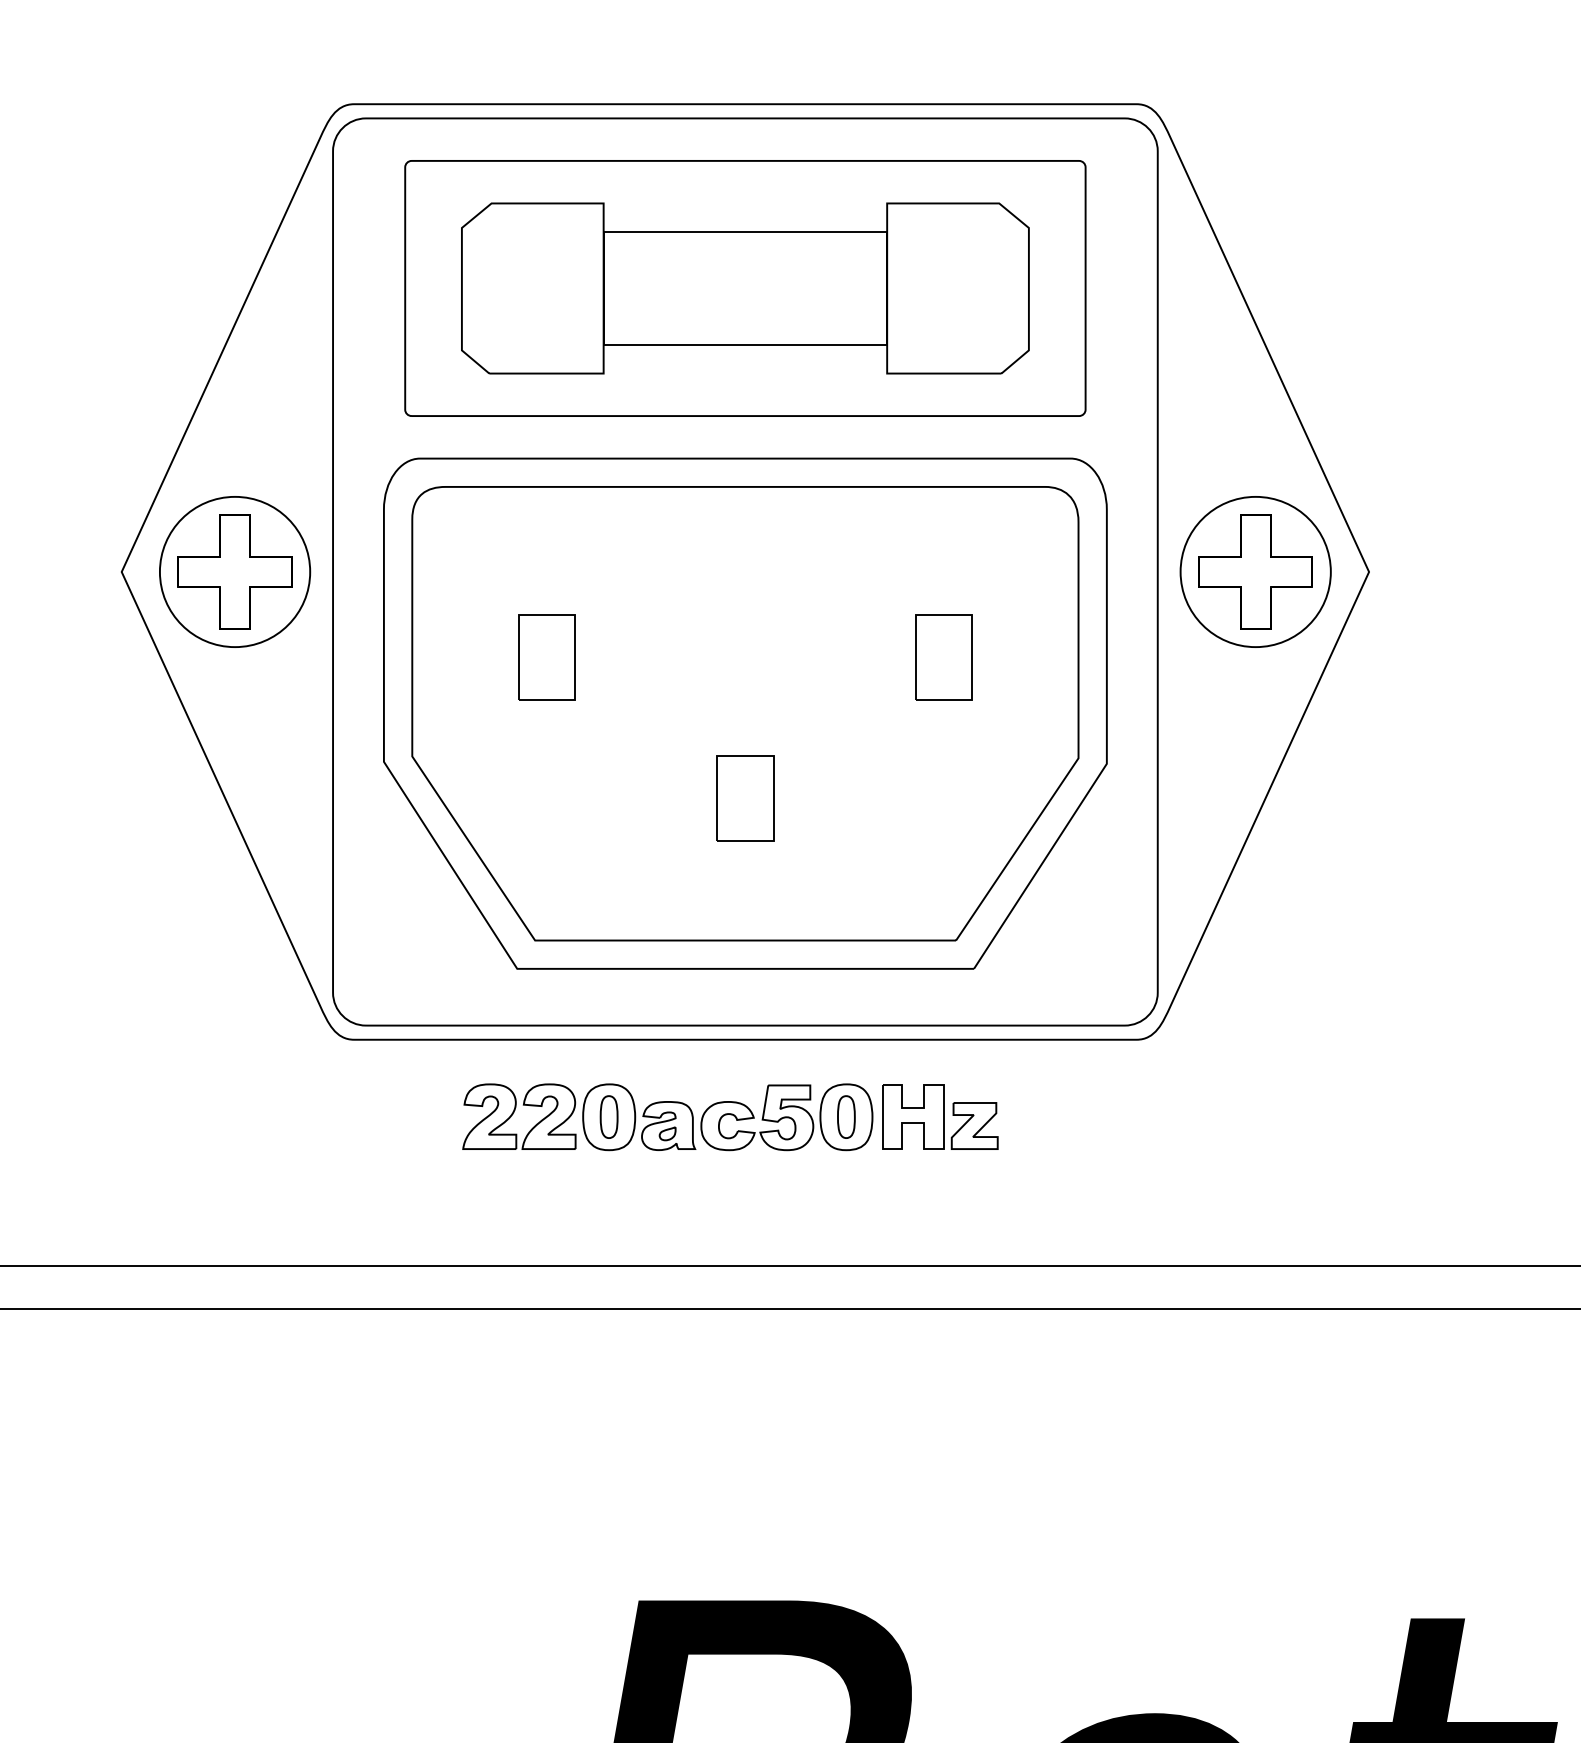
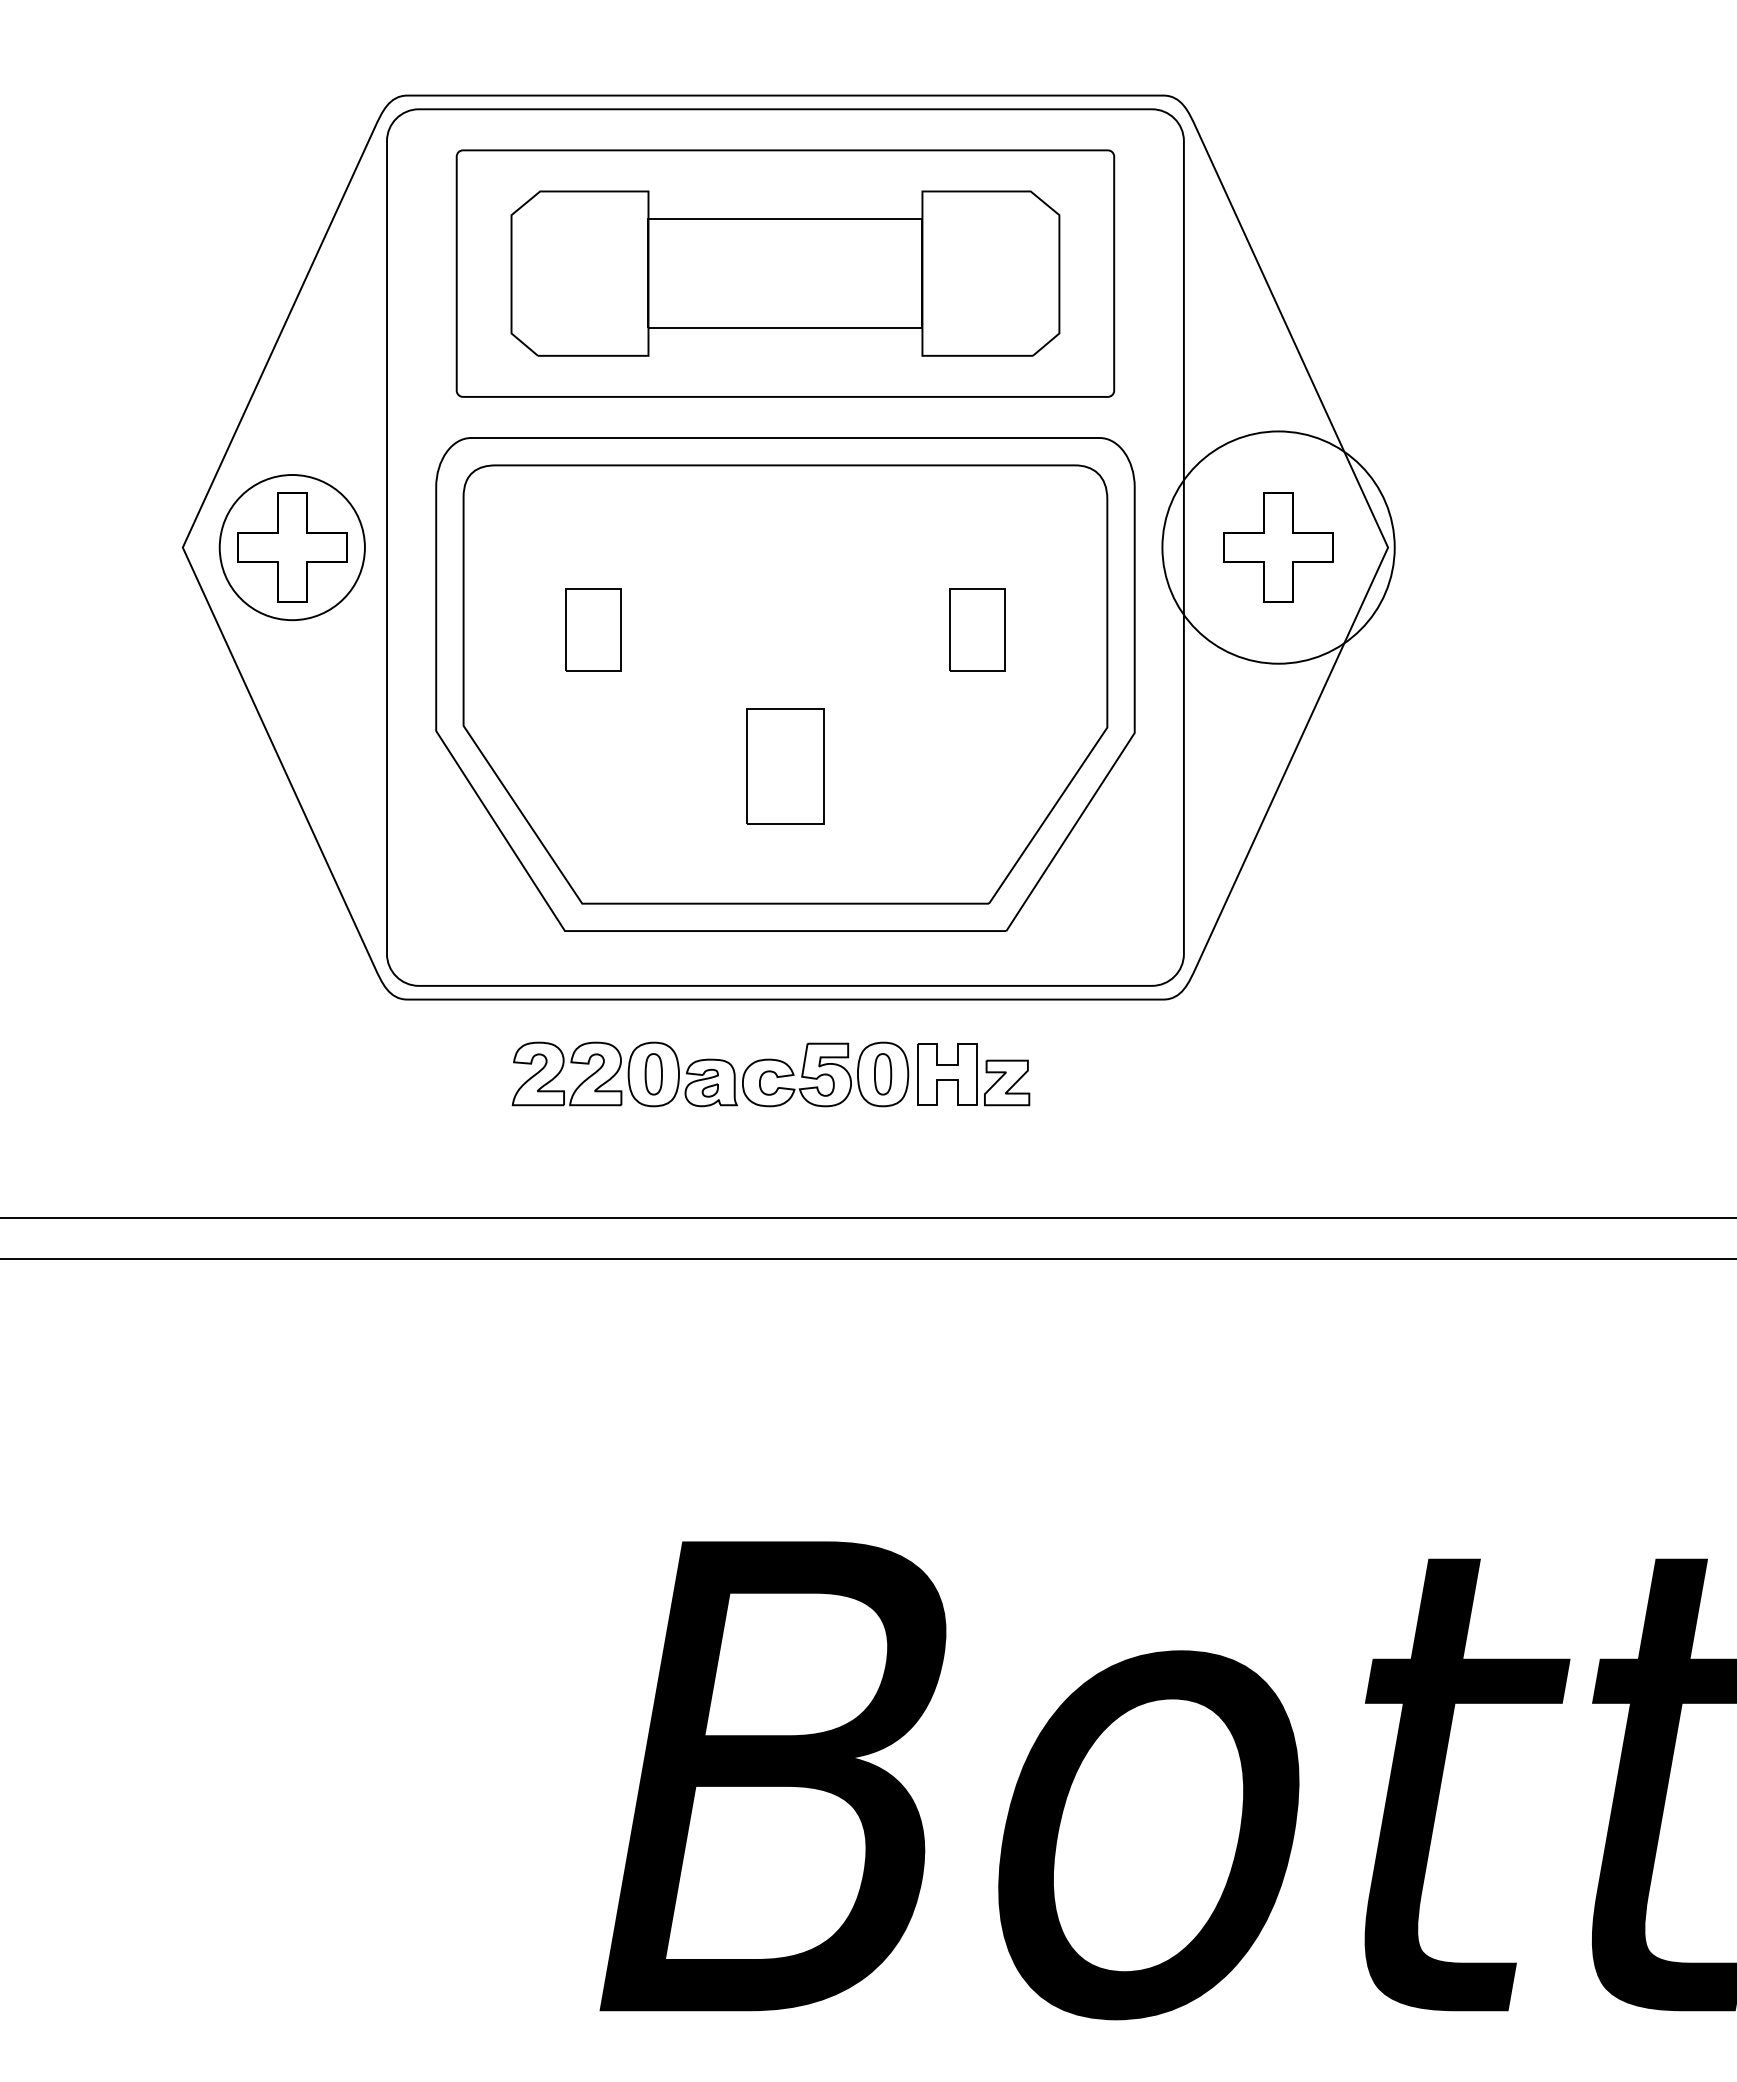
circle: (1255, 571) -> (1278, 547), size x1.6
part: (745, 798) -> (785, 766), size x1.4

